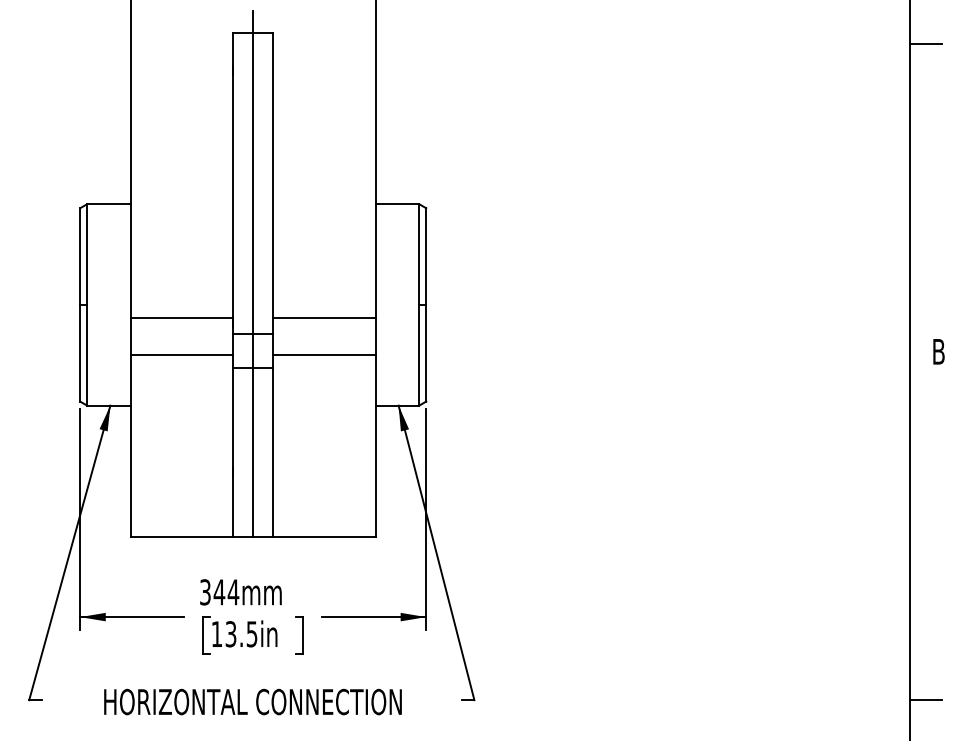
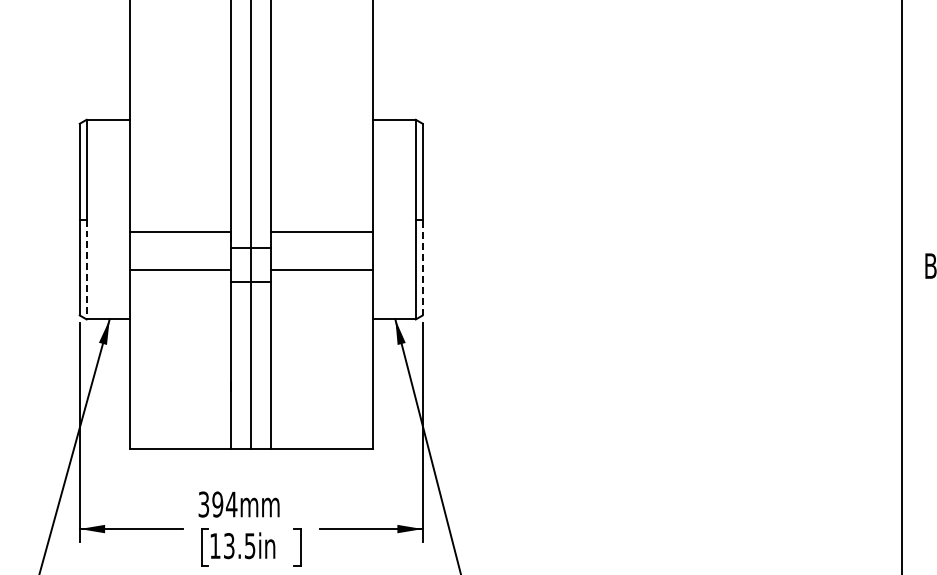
line: (426, 352) -> (423, 266), solid -> dashed
line: (87, 355) -> (86, 269), solid -> dashed
text: (219, 592) -> (217, 504), 344mm -> 394mm

